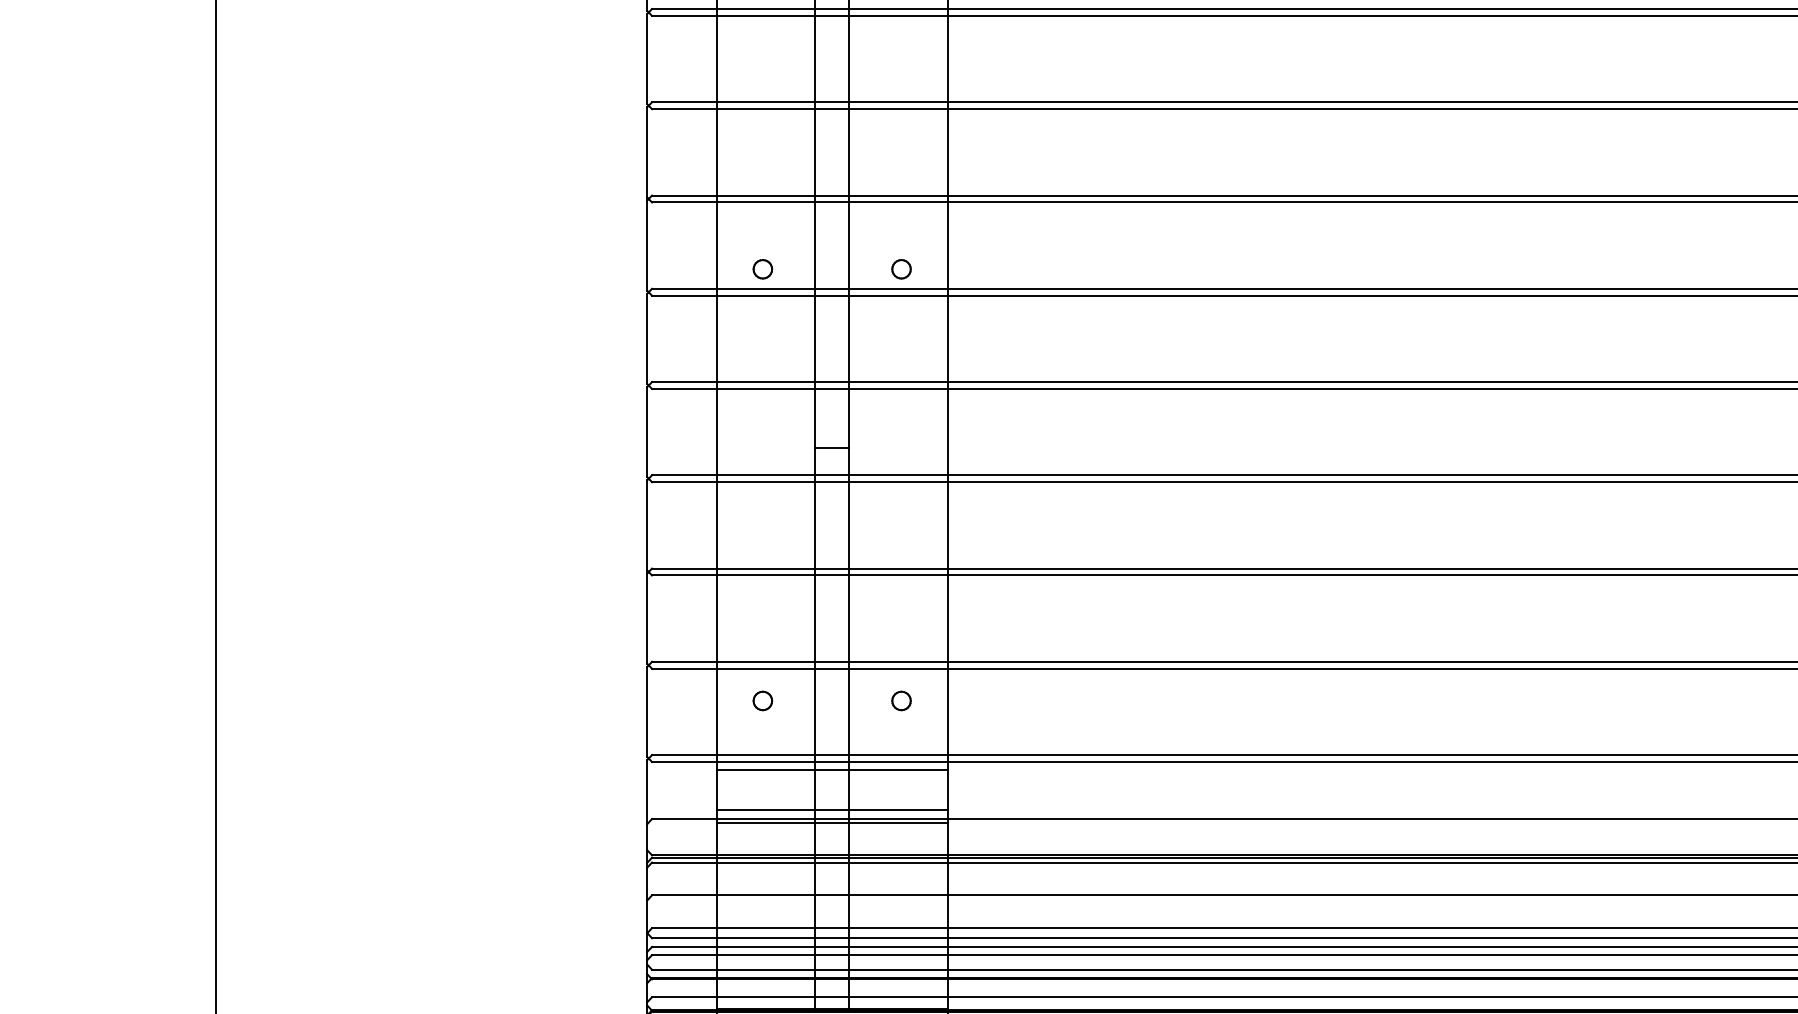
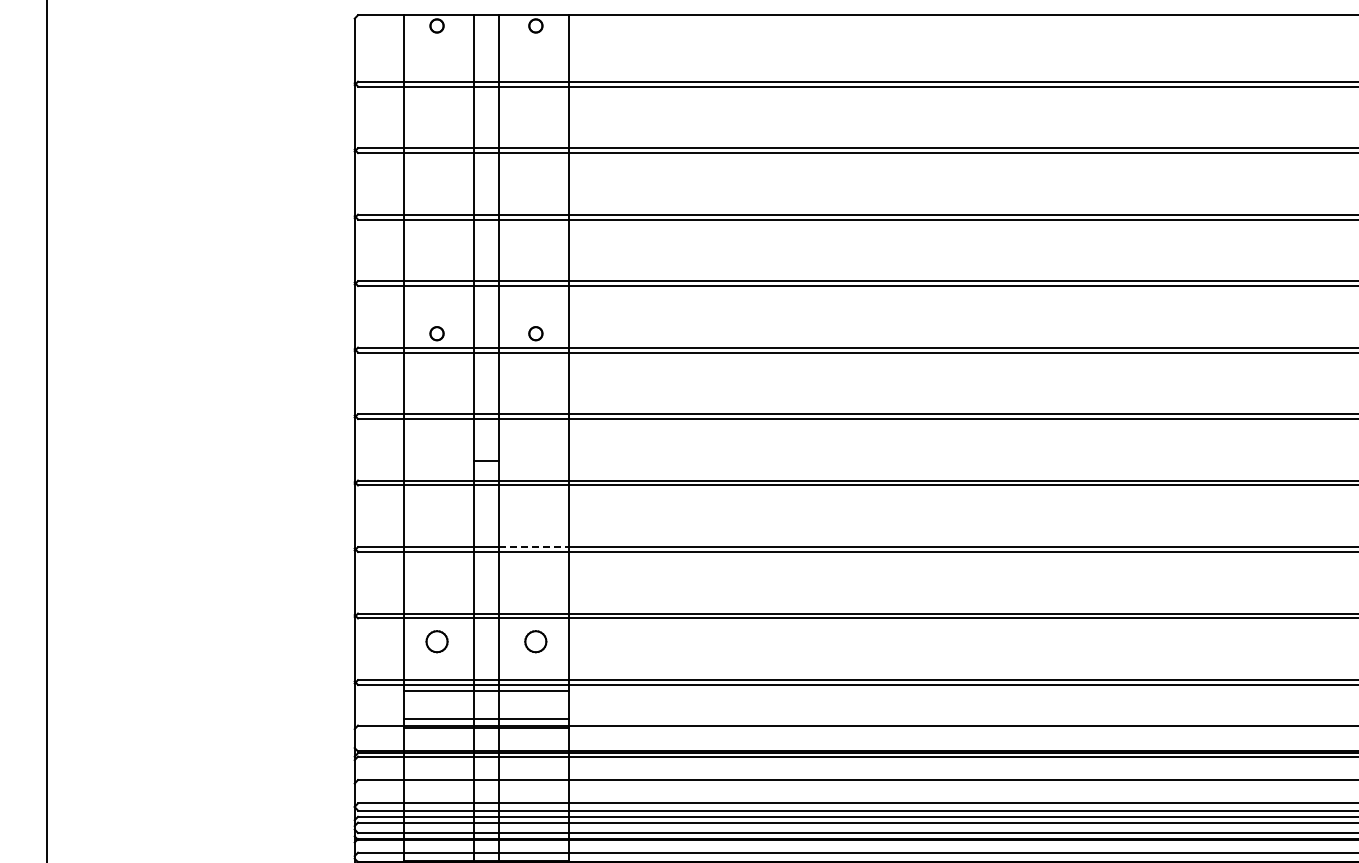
line: (898, 569) -> (533, 547), solid -> dashed
part: (762, 699) -> (436, 640), size x1.6
part: (900, 699) -> (535, 640), size x1.6

